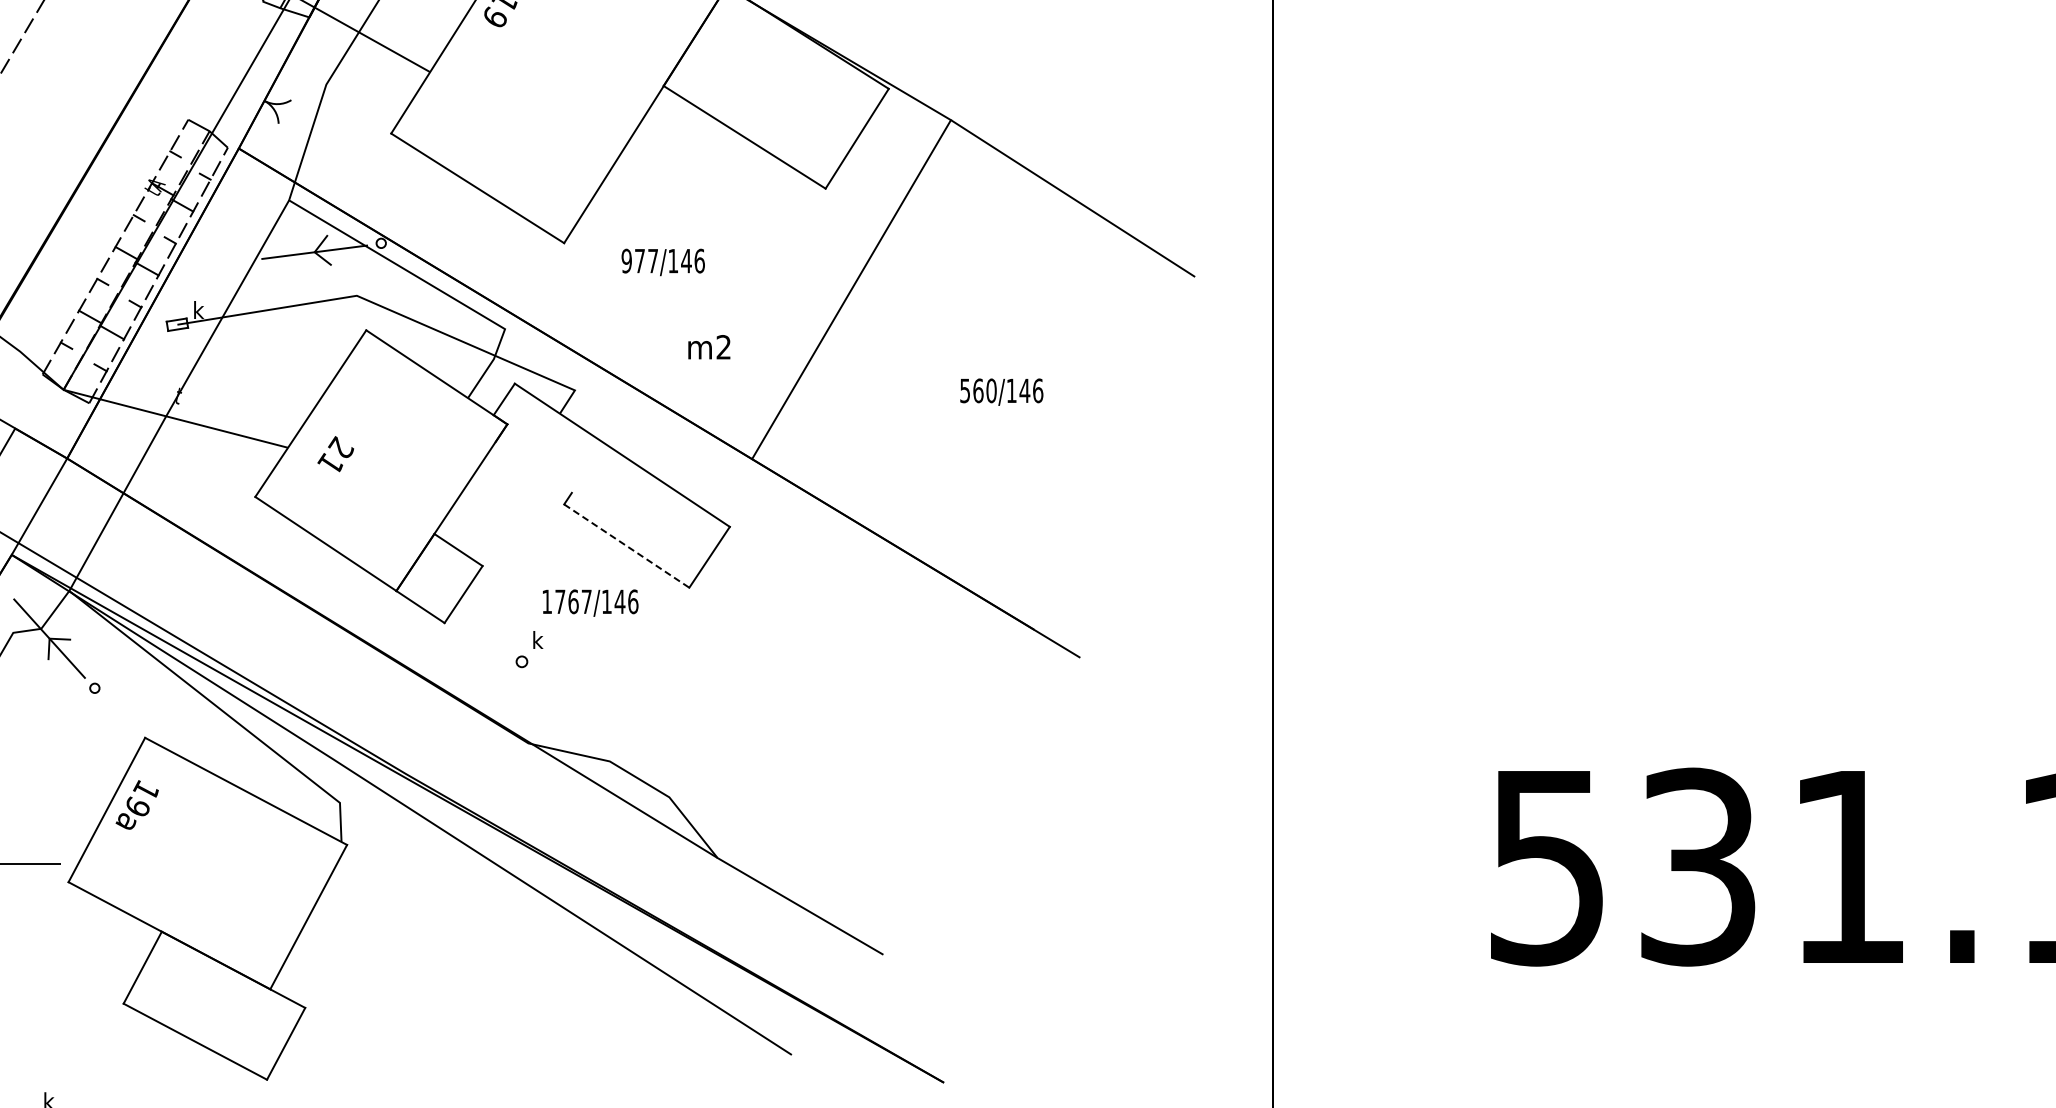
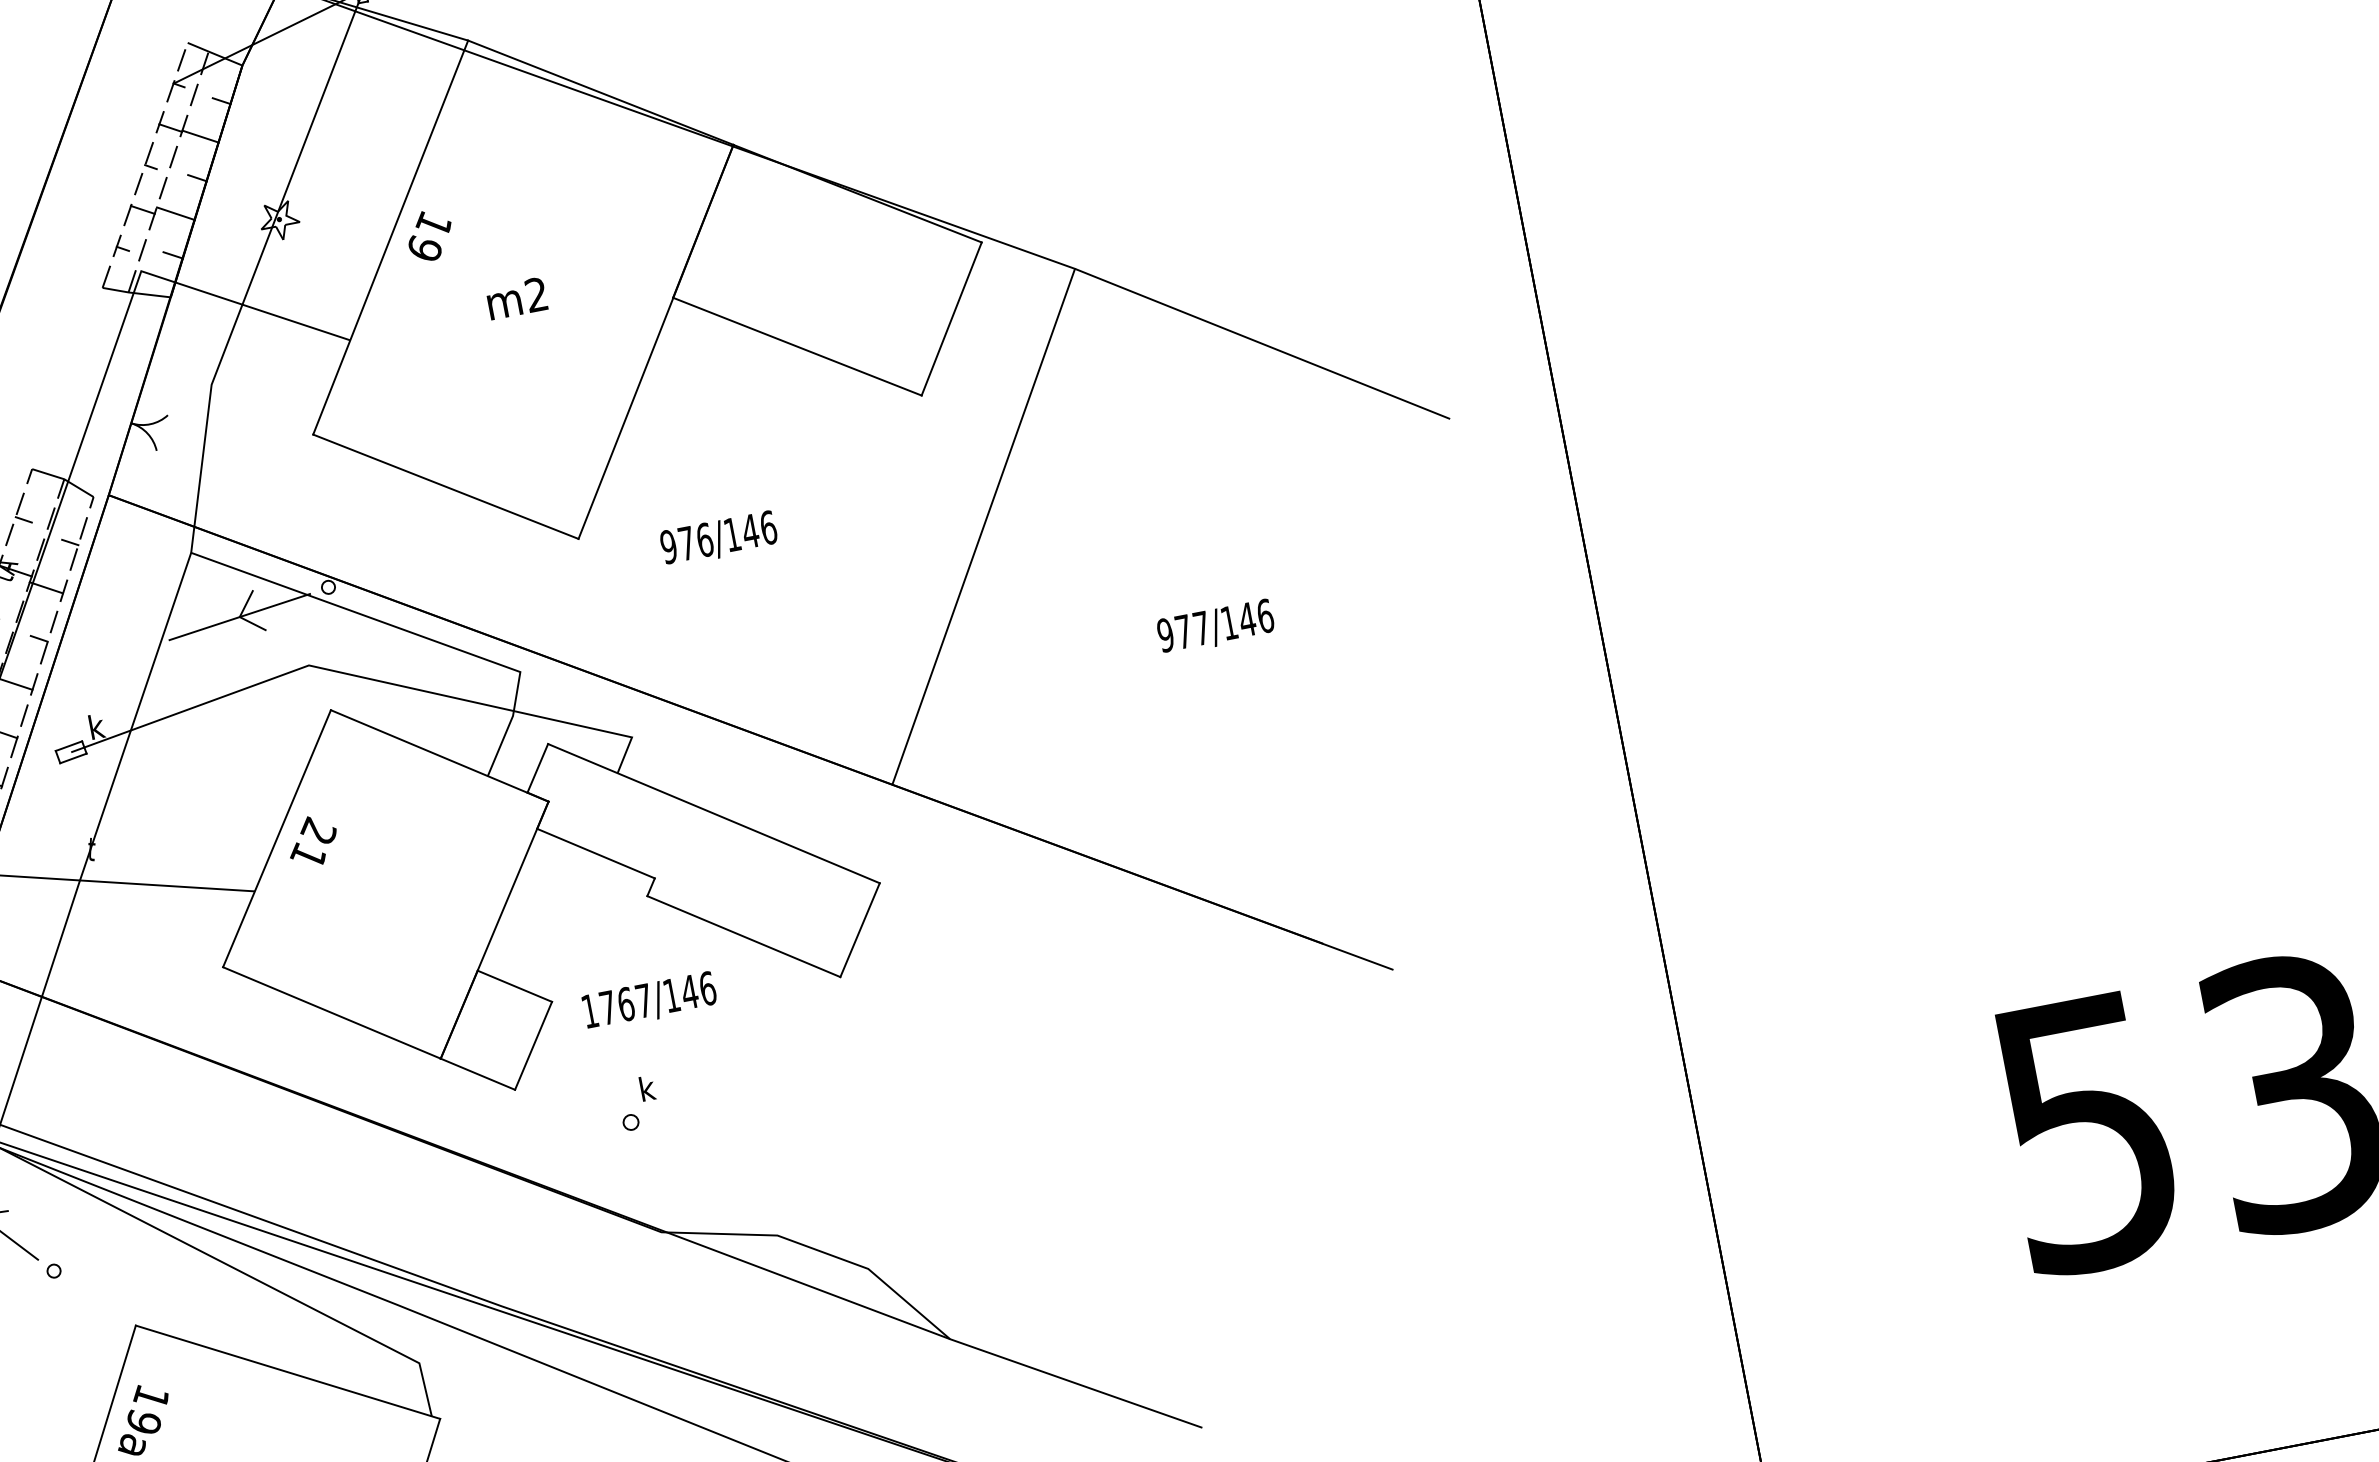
text: (653, 260) -> (705, 539), 977/146 -> 976/146
text: (709, 347) -> (517, 298), moved
text: (978, 390) -> (1183, 631), 560/146 -> 977/146
text: (335, 454) -> (312, 841), moved
line: (533, 467) -> (595, 853), added
line: (627, 546) -> (744, 936), dashed -> solid
text: (590, 602) -> (649, 1000), moved

